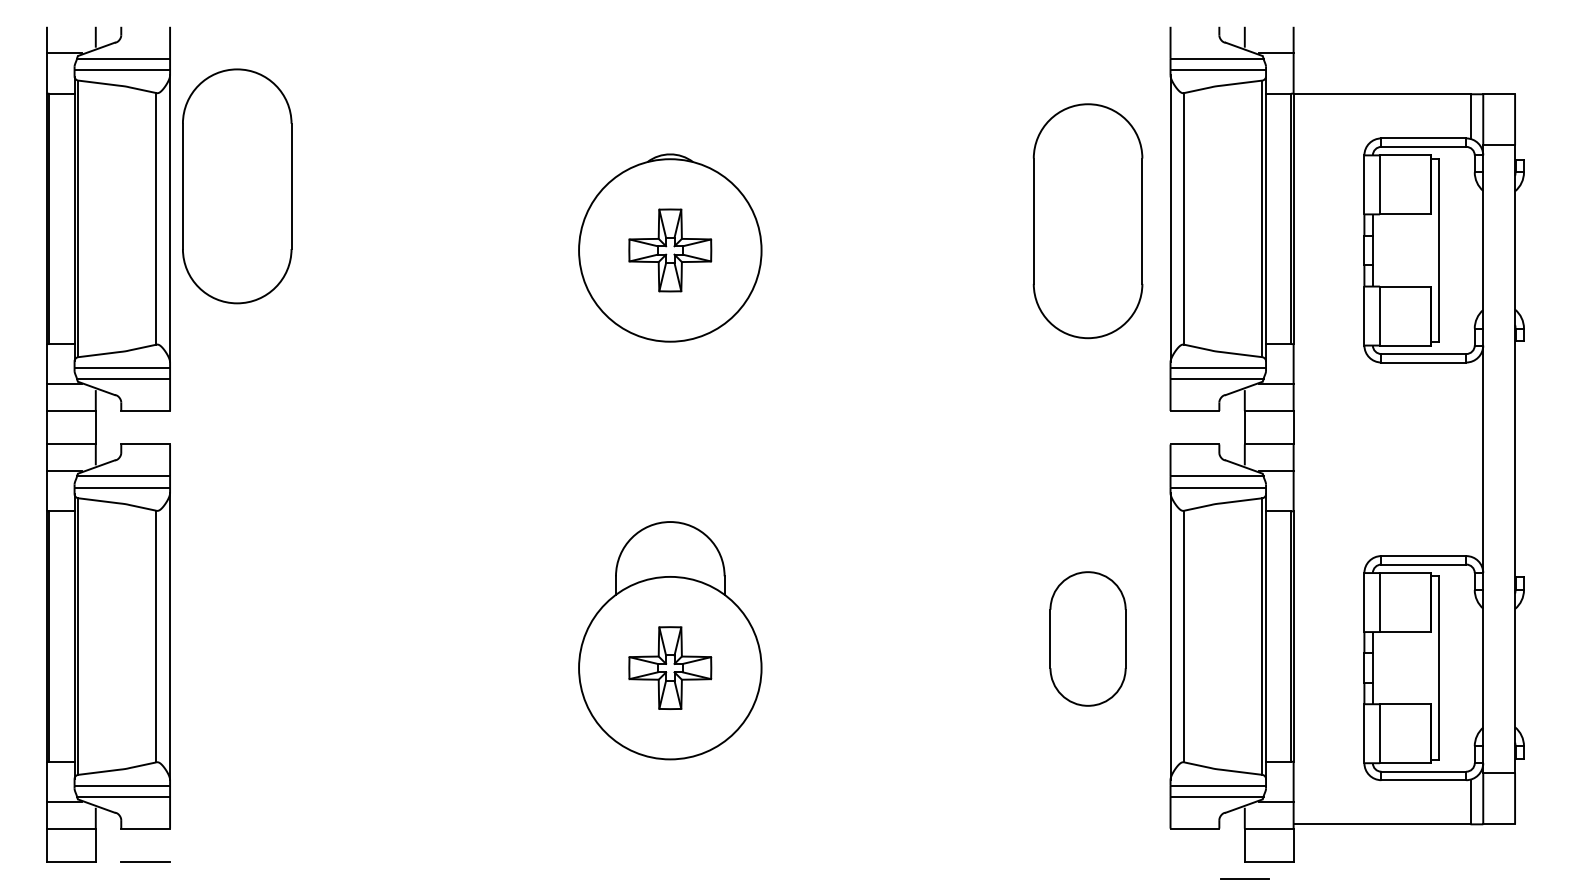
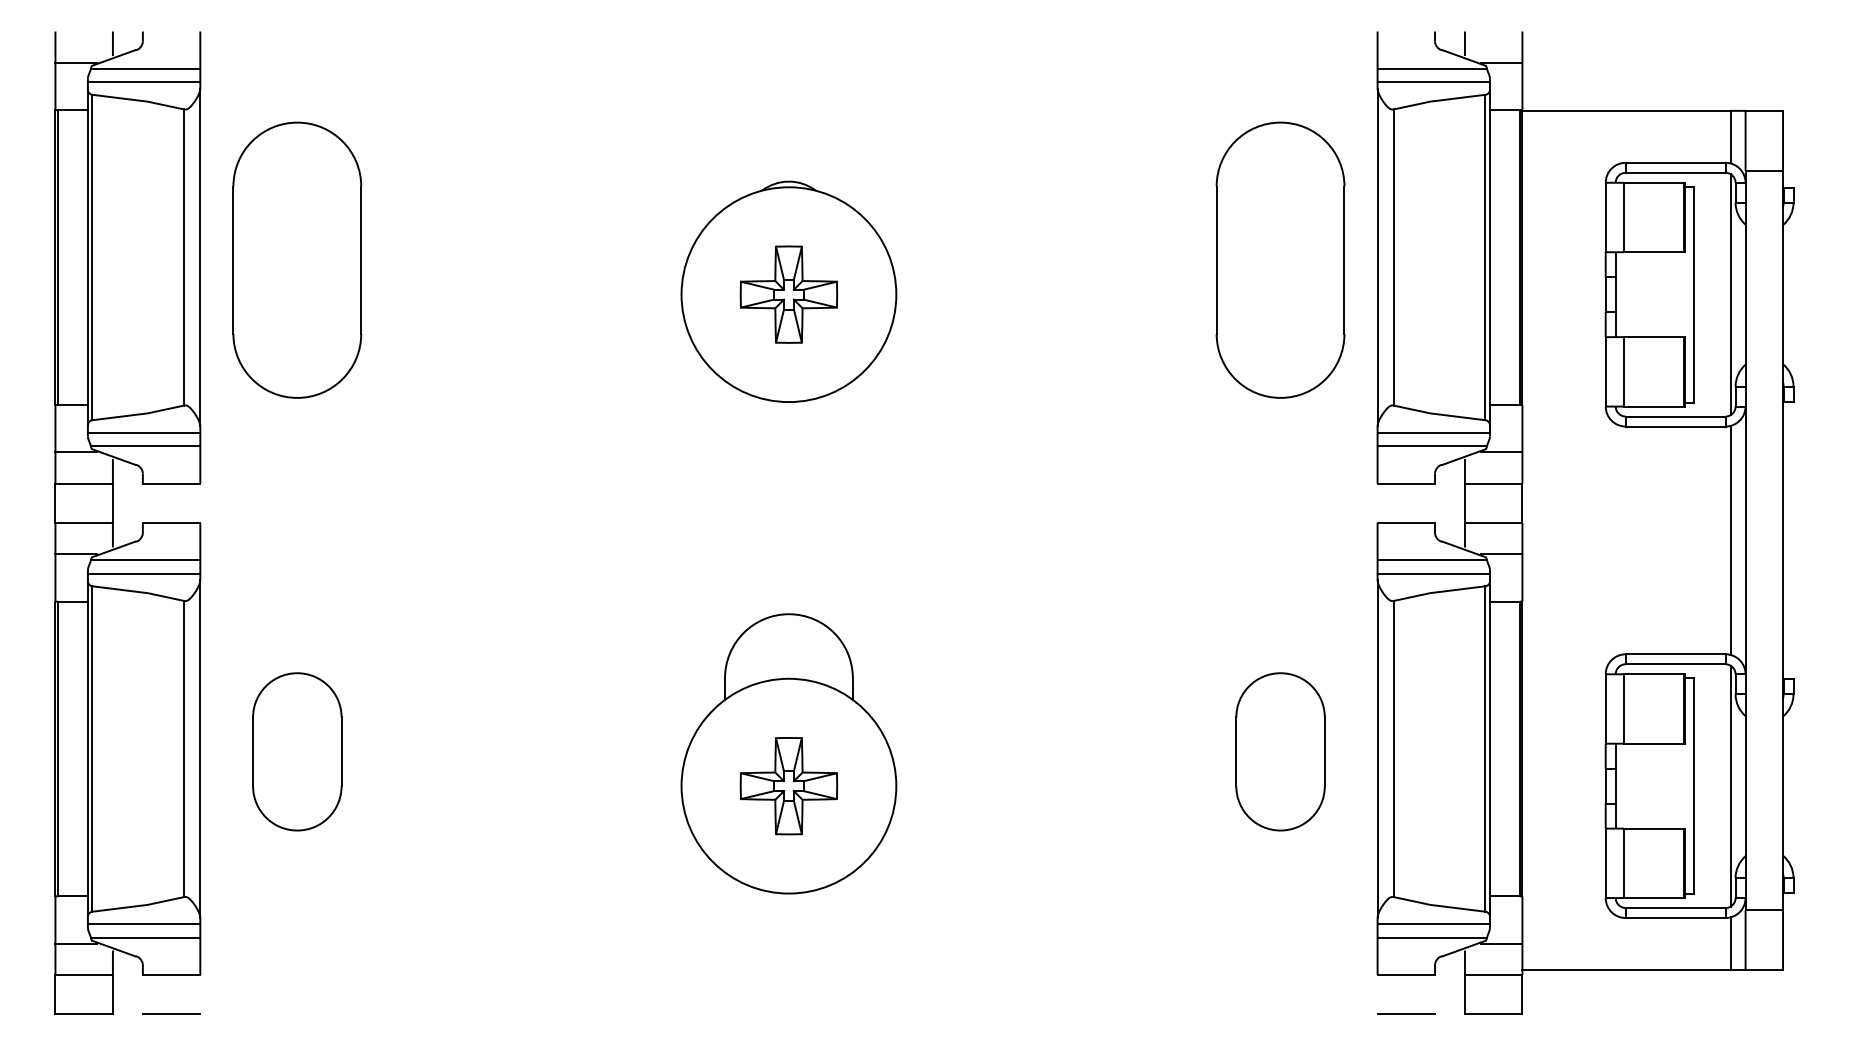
part: (237, 185) -> (297, 259), moved
line: (1470, 250) -> (1730, 294), added
line: (1470, 458) -> (1730, 539), added
part: (252, 638) -> (297, 751), added
line: (1470, 667) -> (1730, 785), added
line: (1245, 878) -> (1406, 1013), moved

